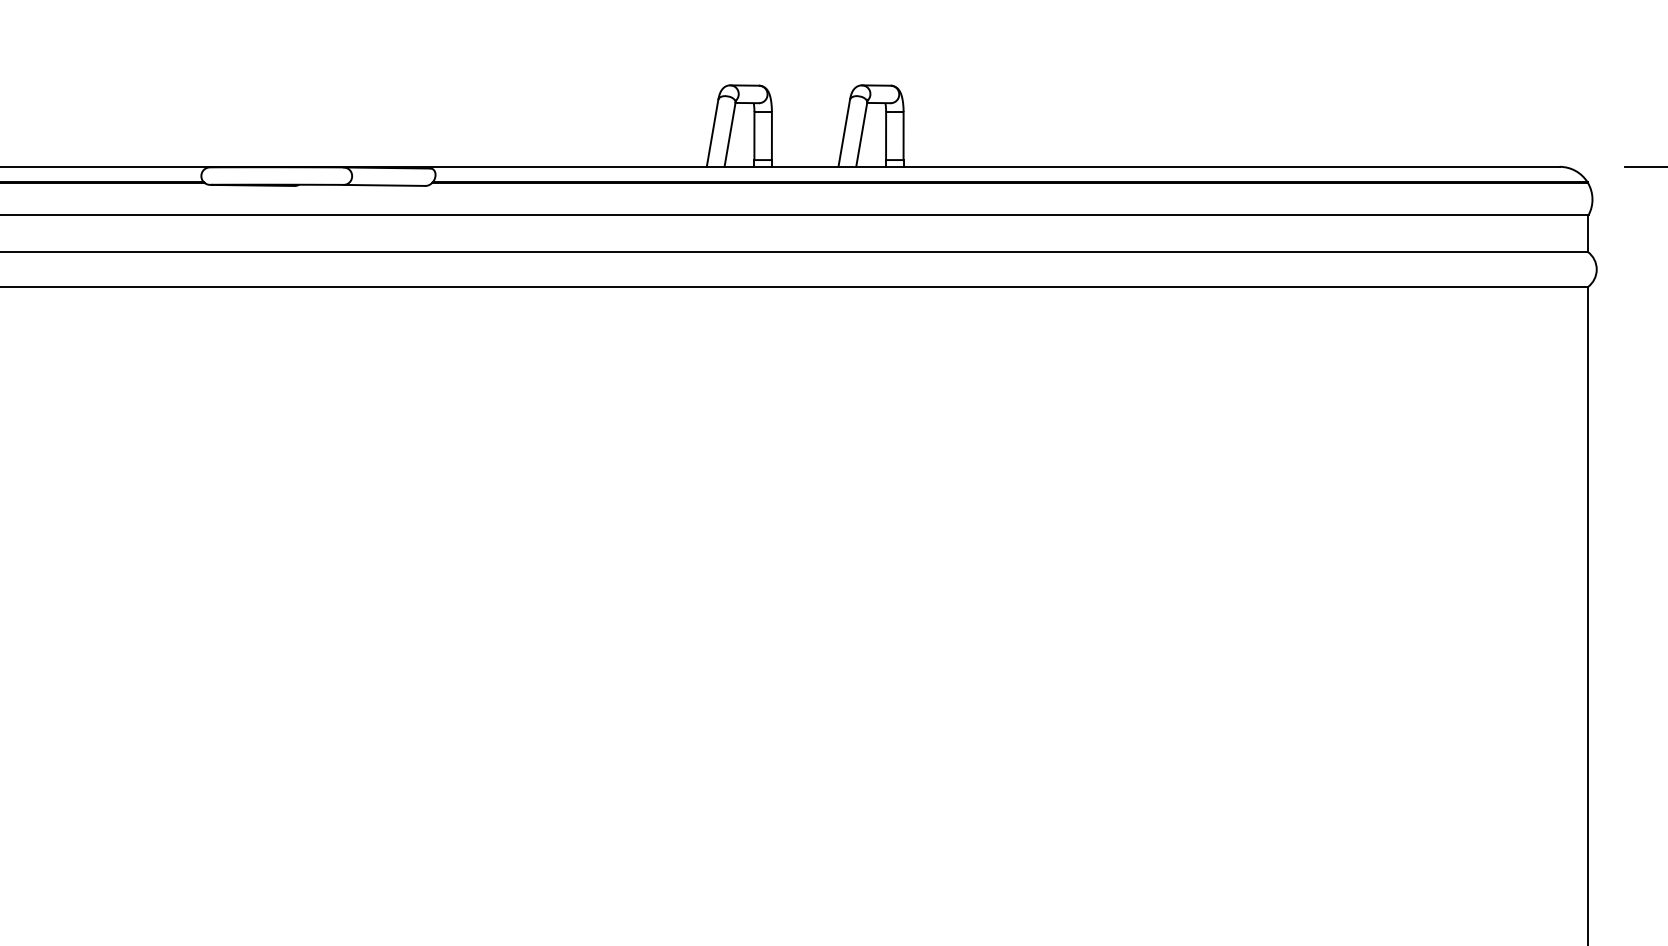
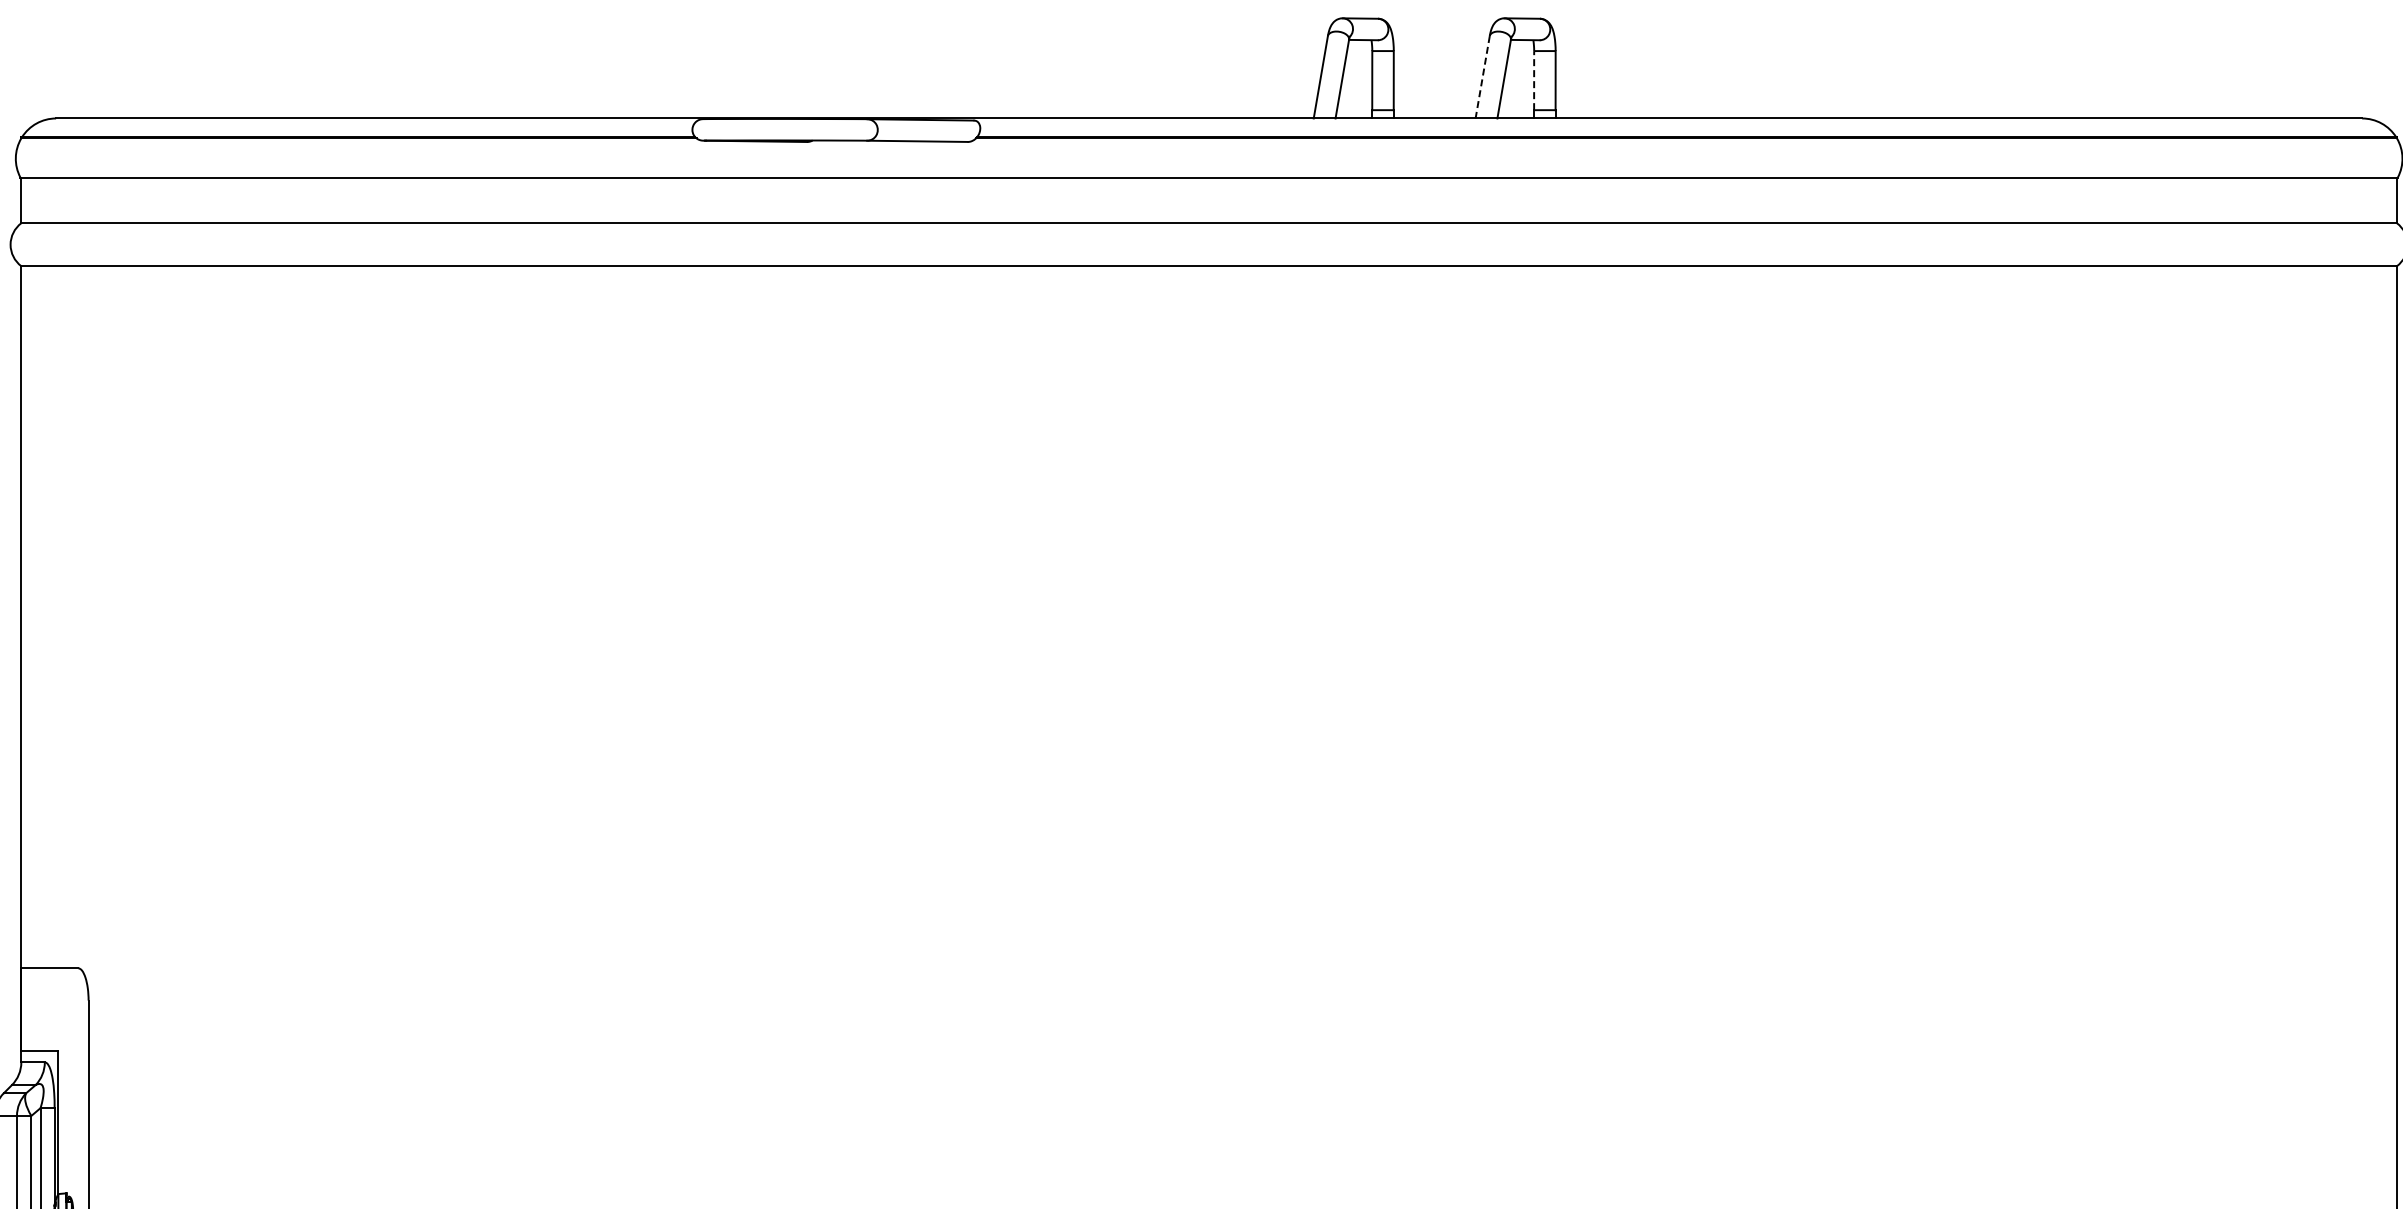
line: (844, 133) -> (1482, 77), solid -> dashed
line: (886, 135) -> (1534, 80), solid -> dashed

